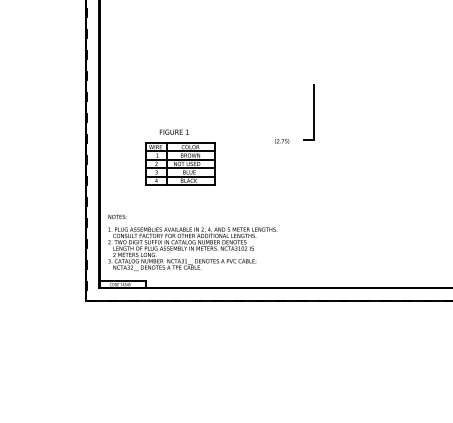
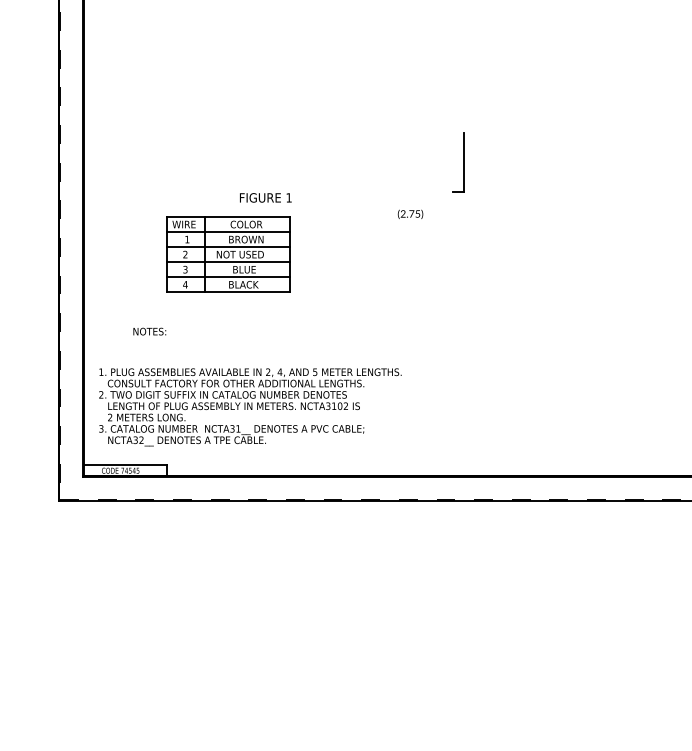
part: (308, 112) -> (457, 162), size x0.6
text: (173, 131) -> (264, 196), moved
text: (117, 216) -> (149, 330), moved

